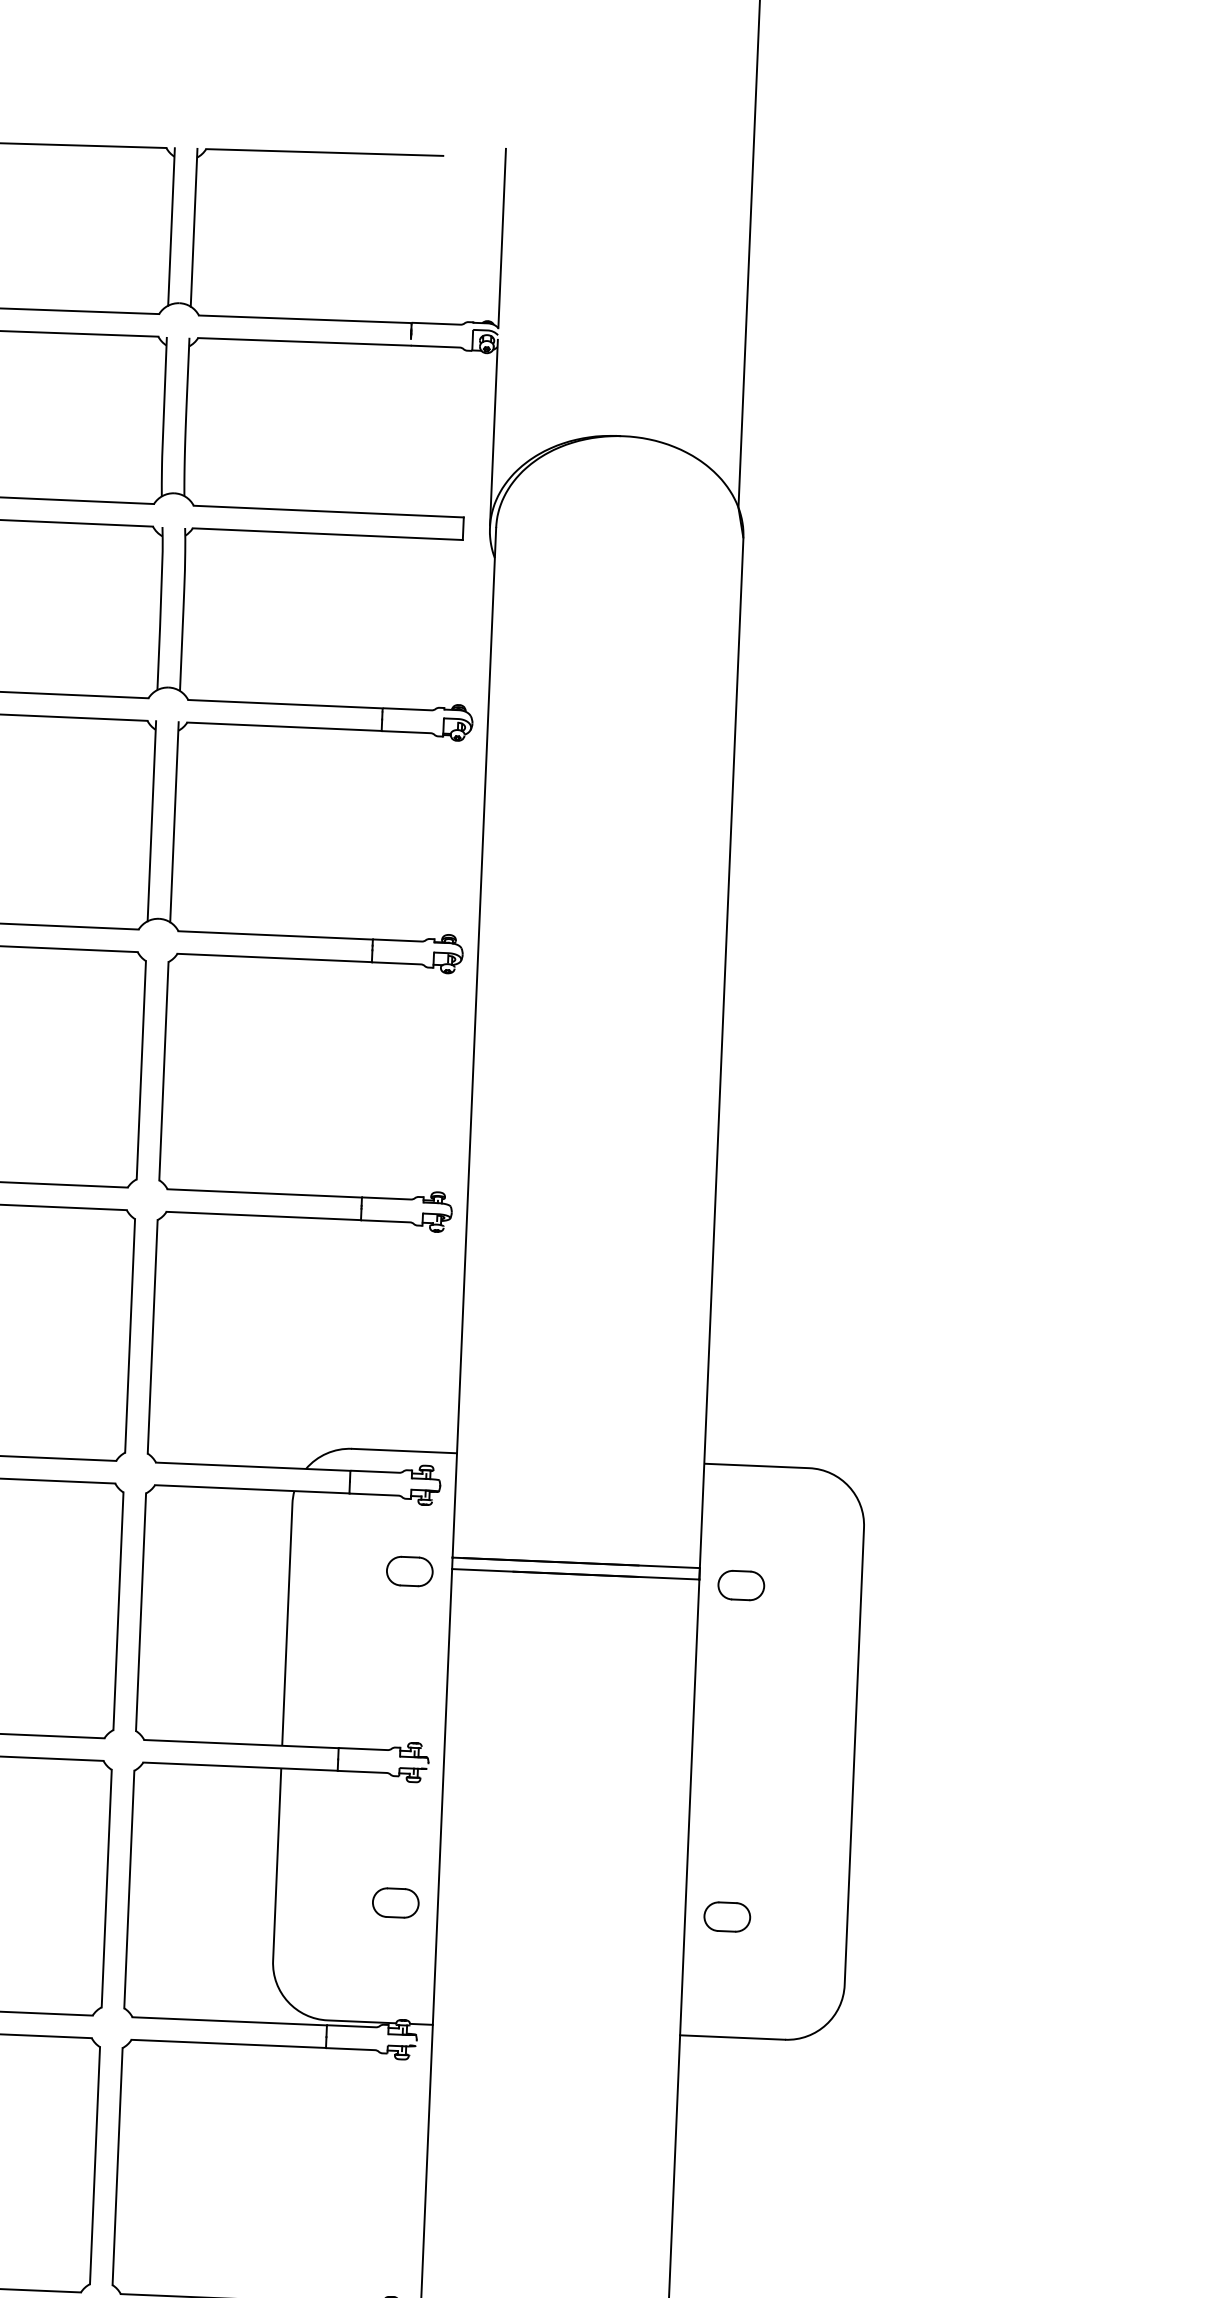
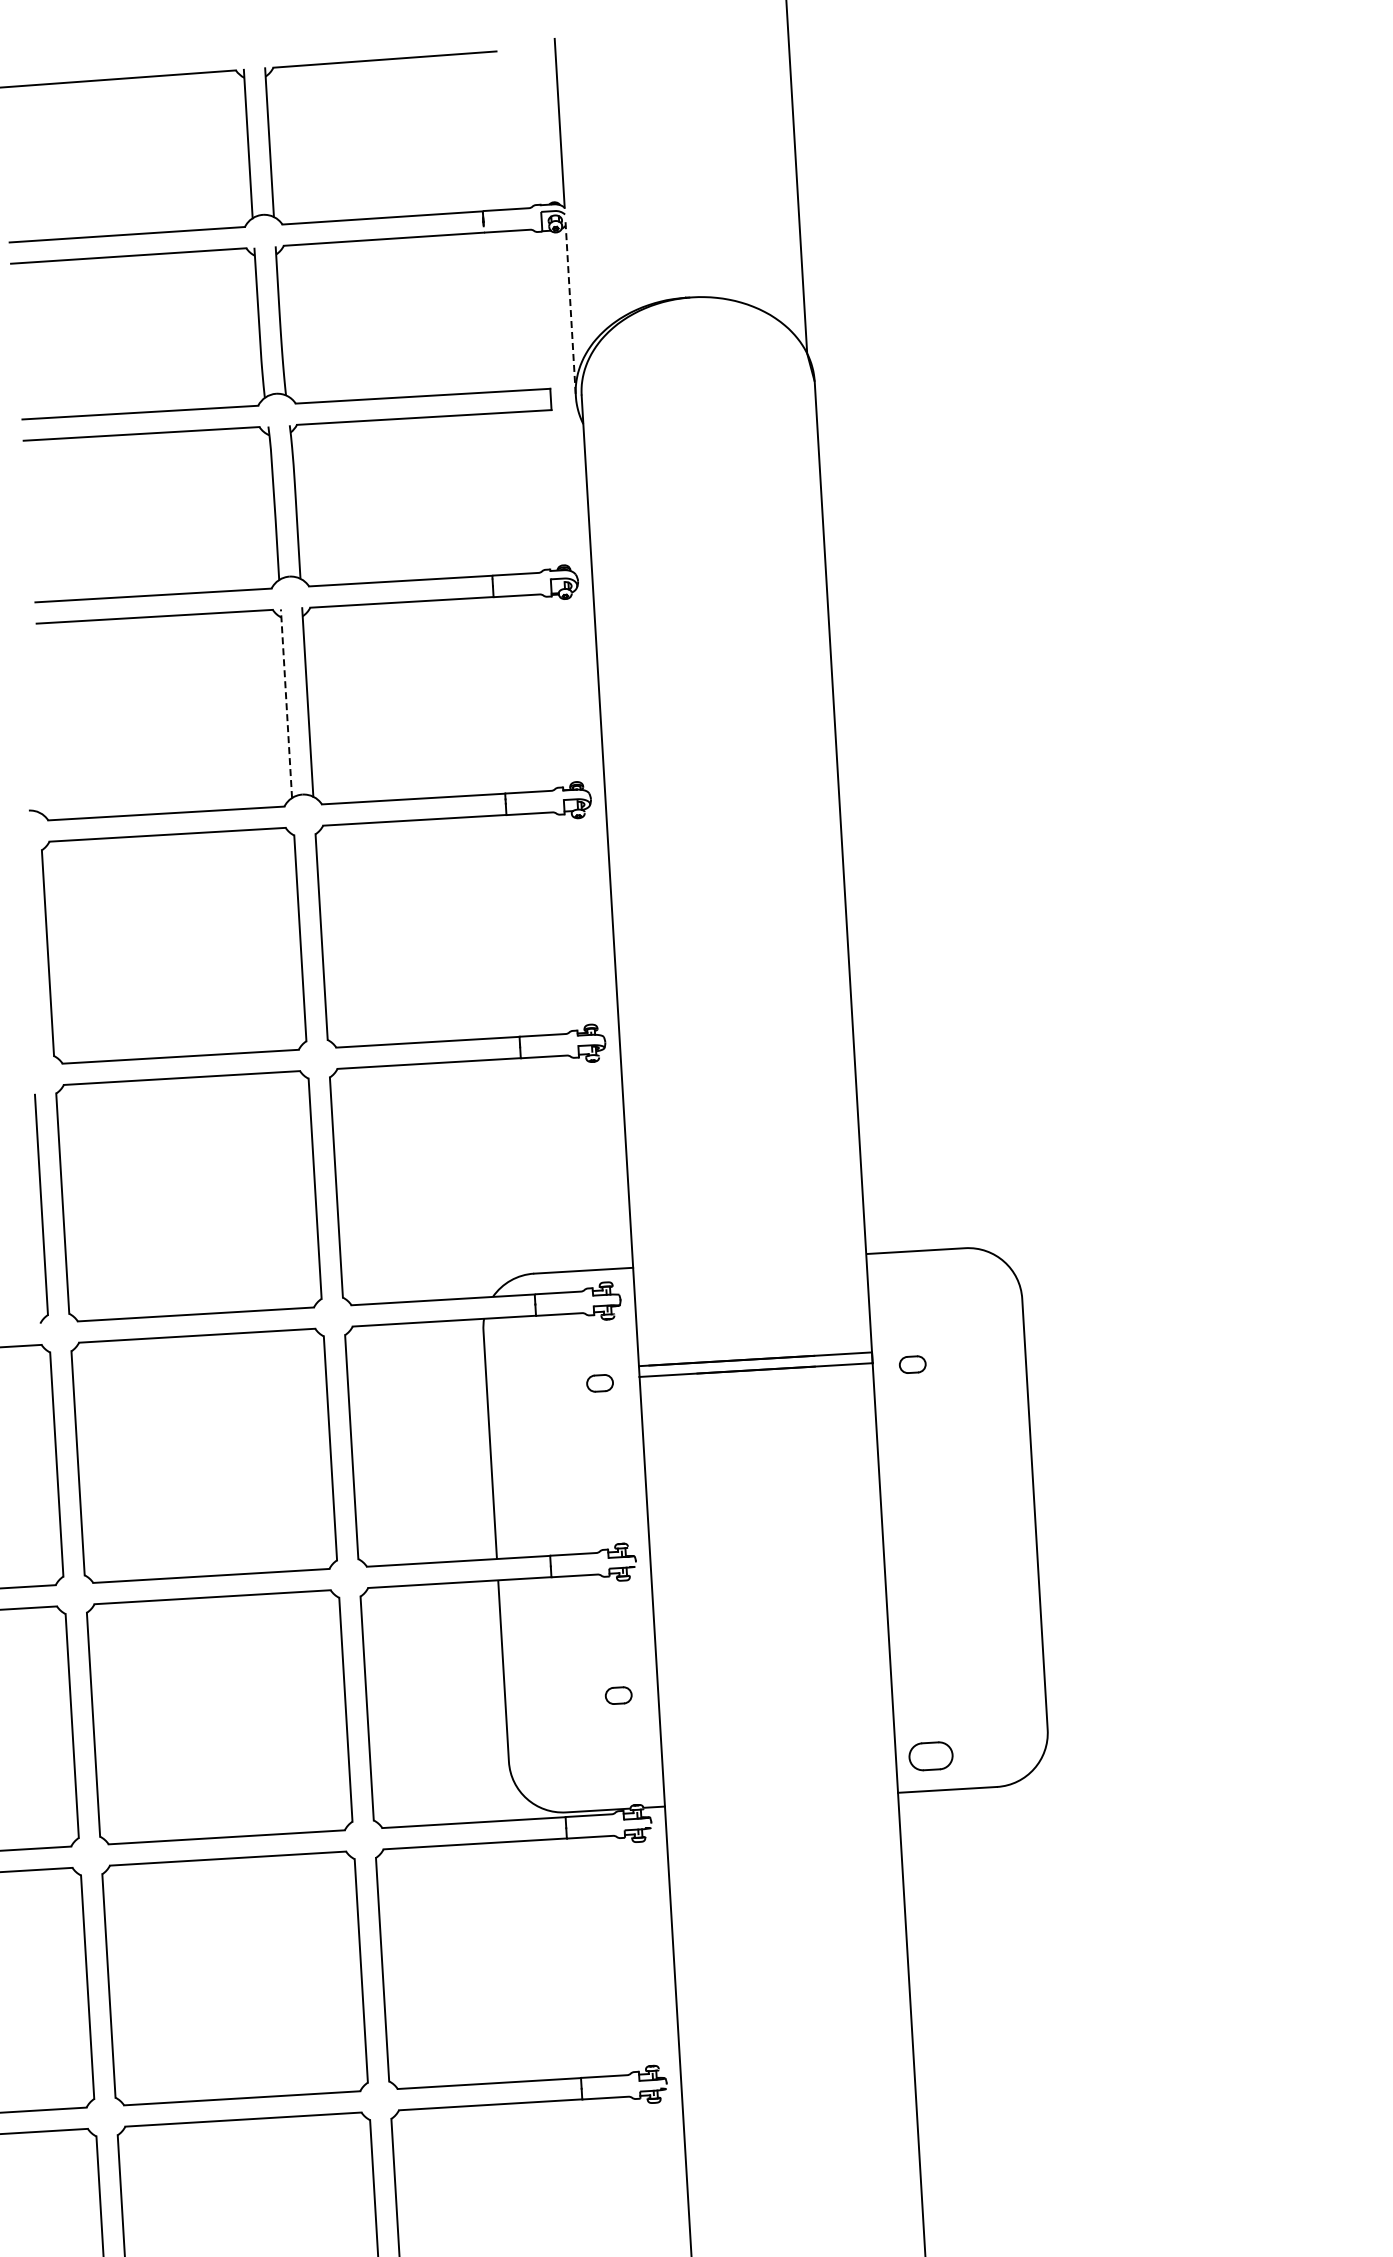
line: (493, 432) -> (570, 306), solid -> dashed
line: (151, 821) -> (286, 703), solid -> dashed
part: (409, 1571) -> (599, 1383), size x0.6
part: (741, 1585) -> (912, 1364), size x0.6
part: (395, 1902) -> (618, 1695), size x0.6
part: (726, 1917) -> (930, 1756), moved

